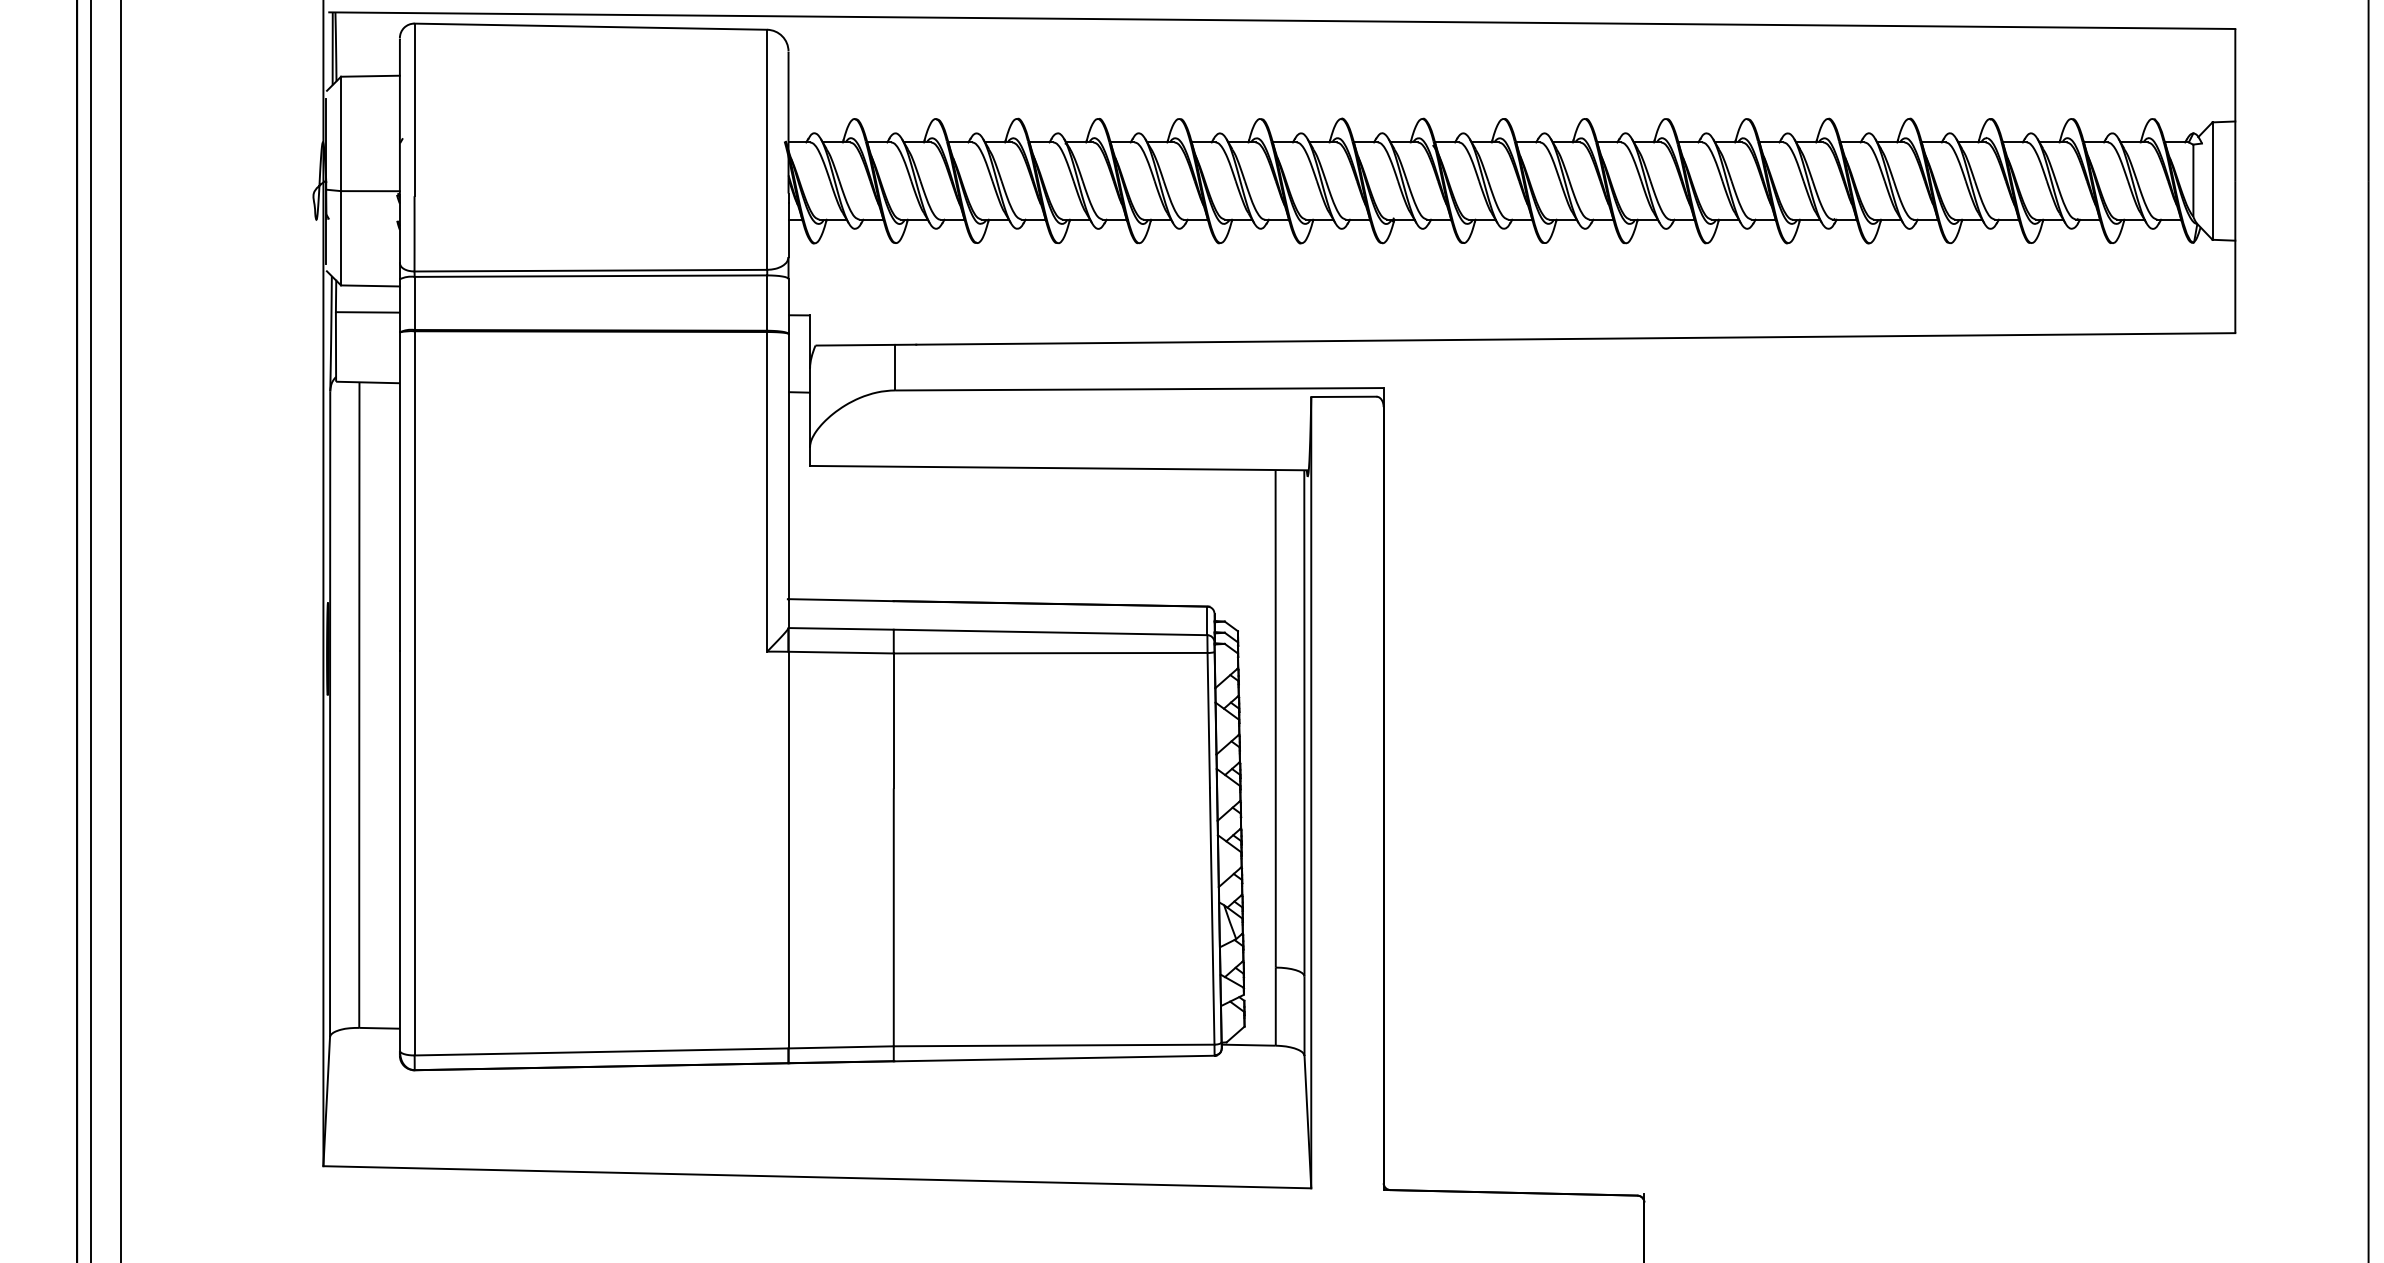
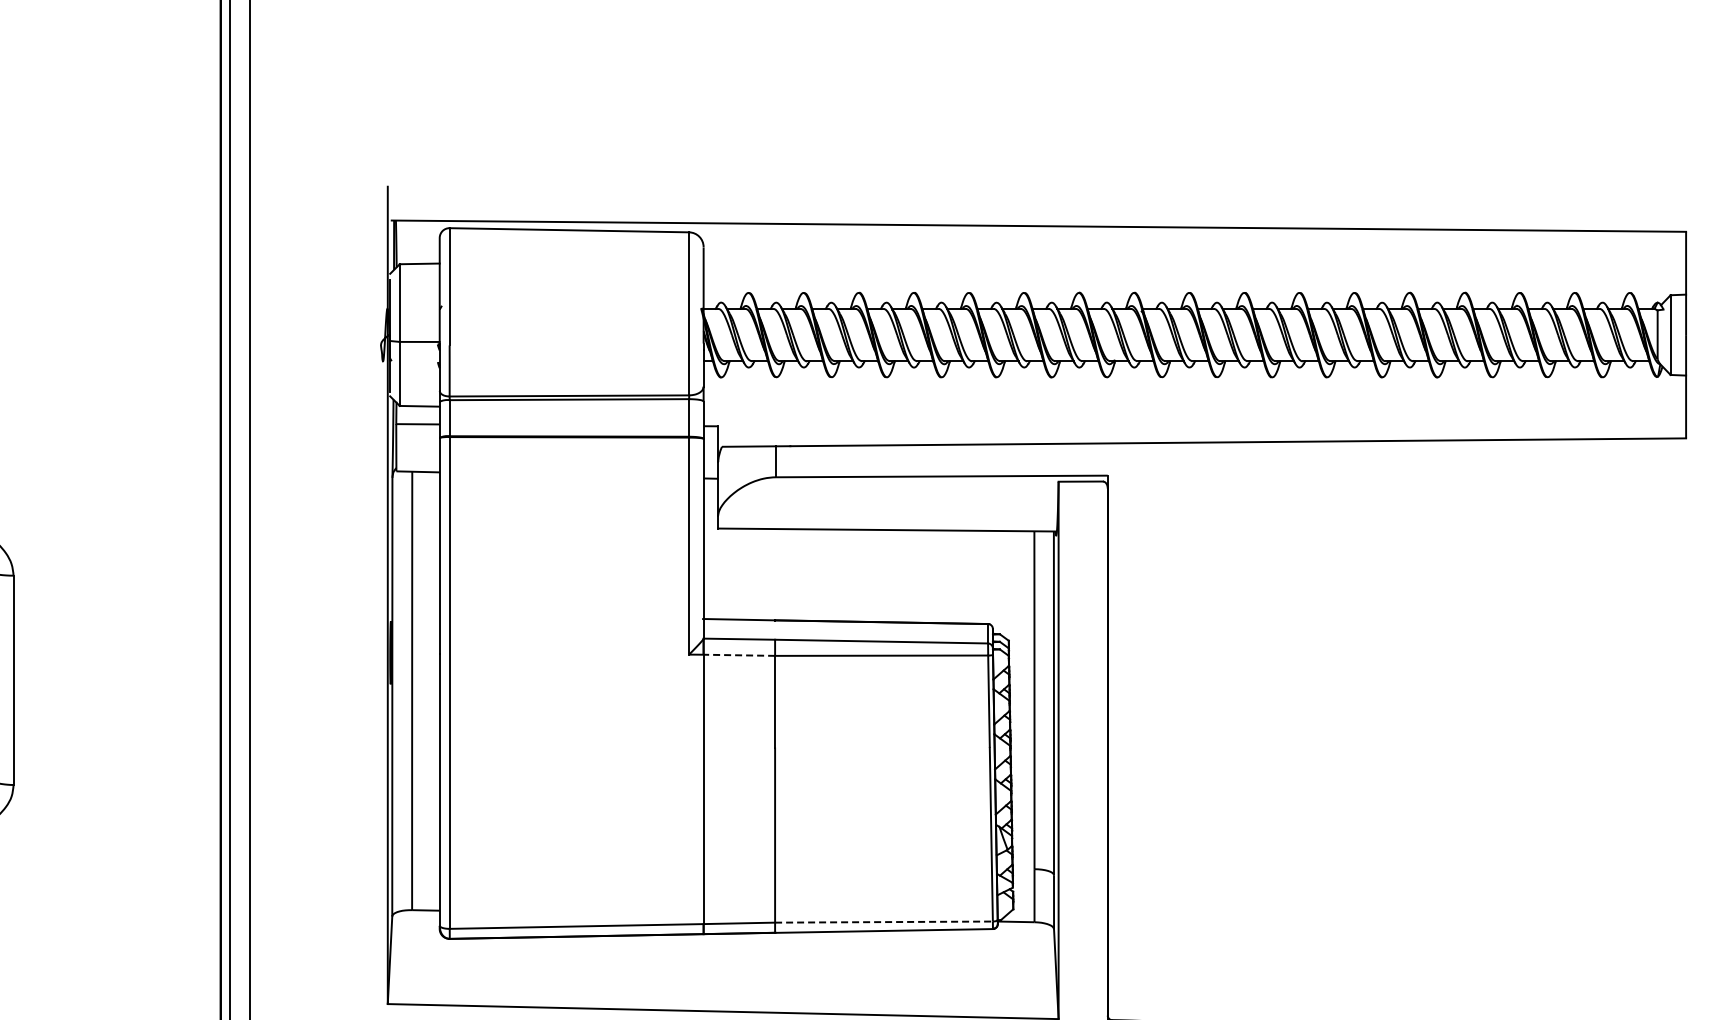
line: (841, 652) -> (739, 655), solid -> dashed
line: (1053, 1046) -> (883, 922), solid -> dashed

